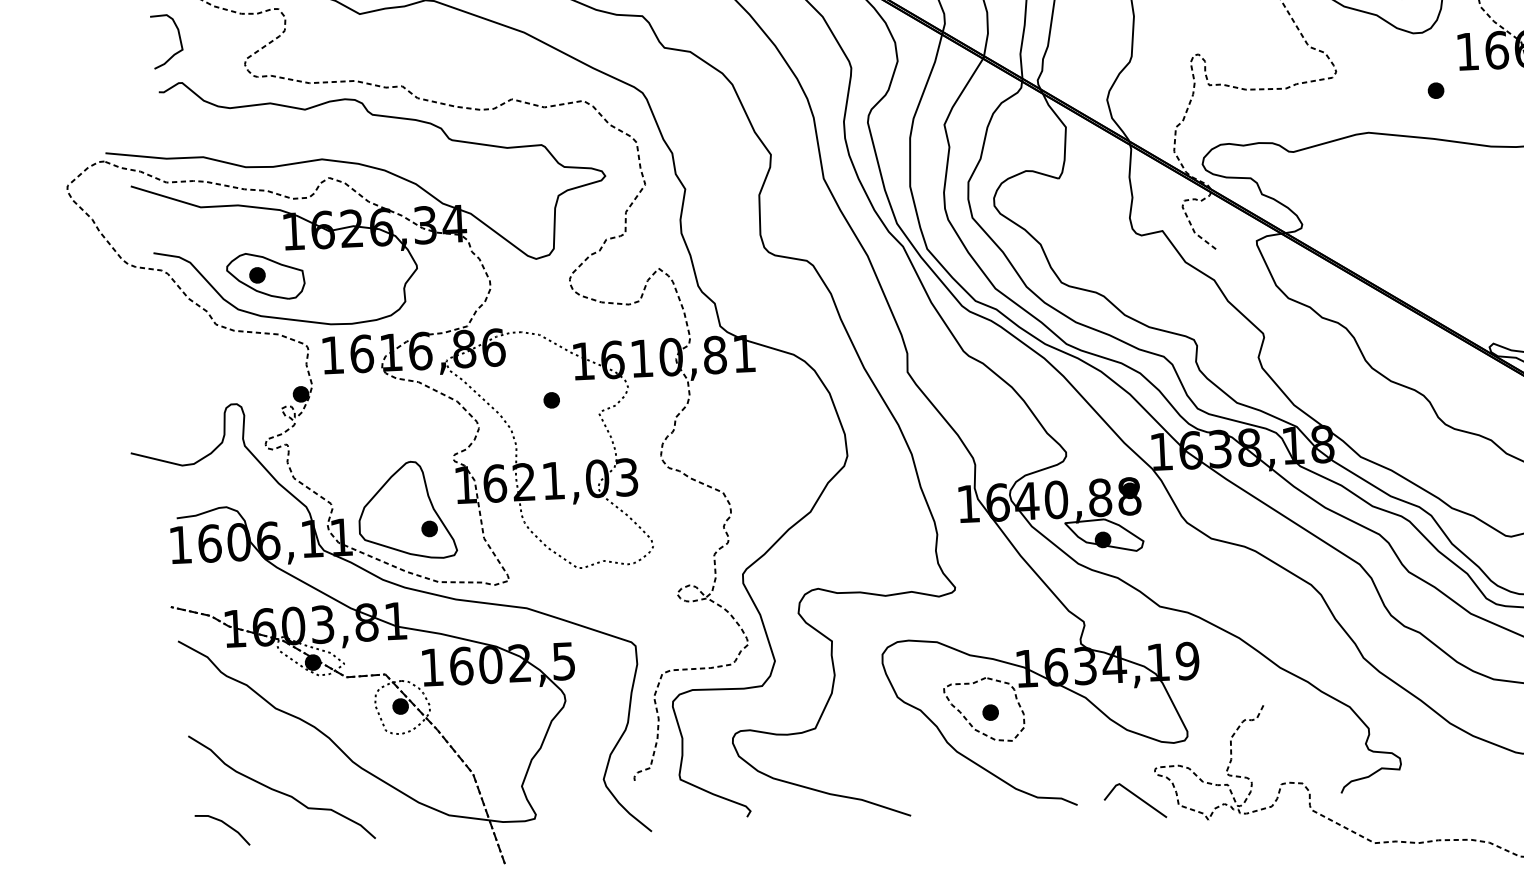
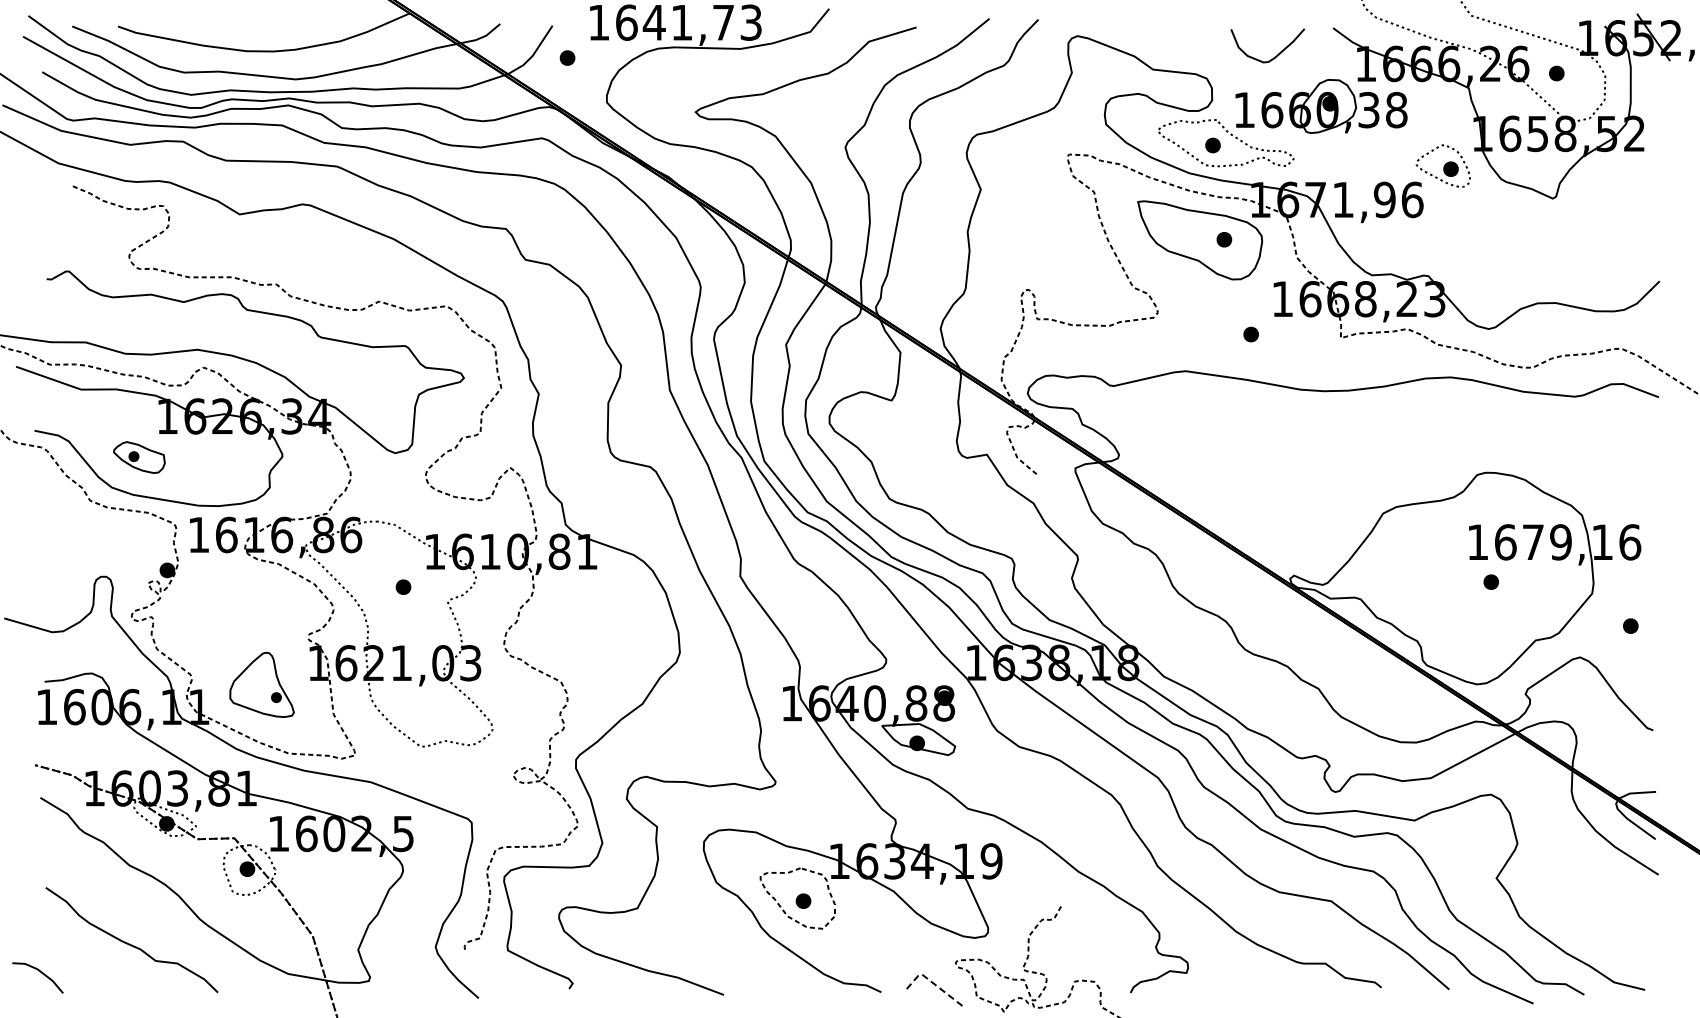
curve: (179, 40) -> (68, 231), removed
part: (265, 276) -> (139, 457), size x0.7
part: (406, 510) -> (261, 684), size x0.7
line: (1133, 794) -> (934, 984), solid -> dashed
line: (226, 825) -> (41, 973), moved

